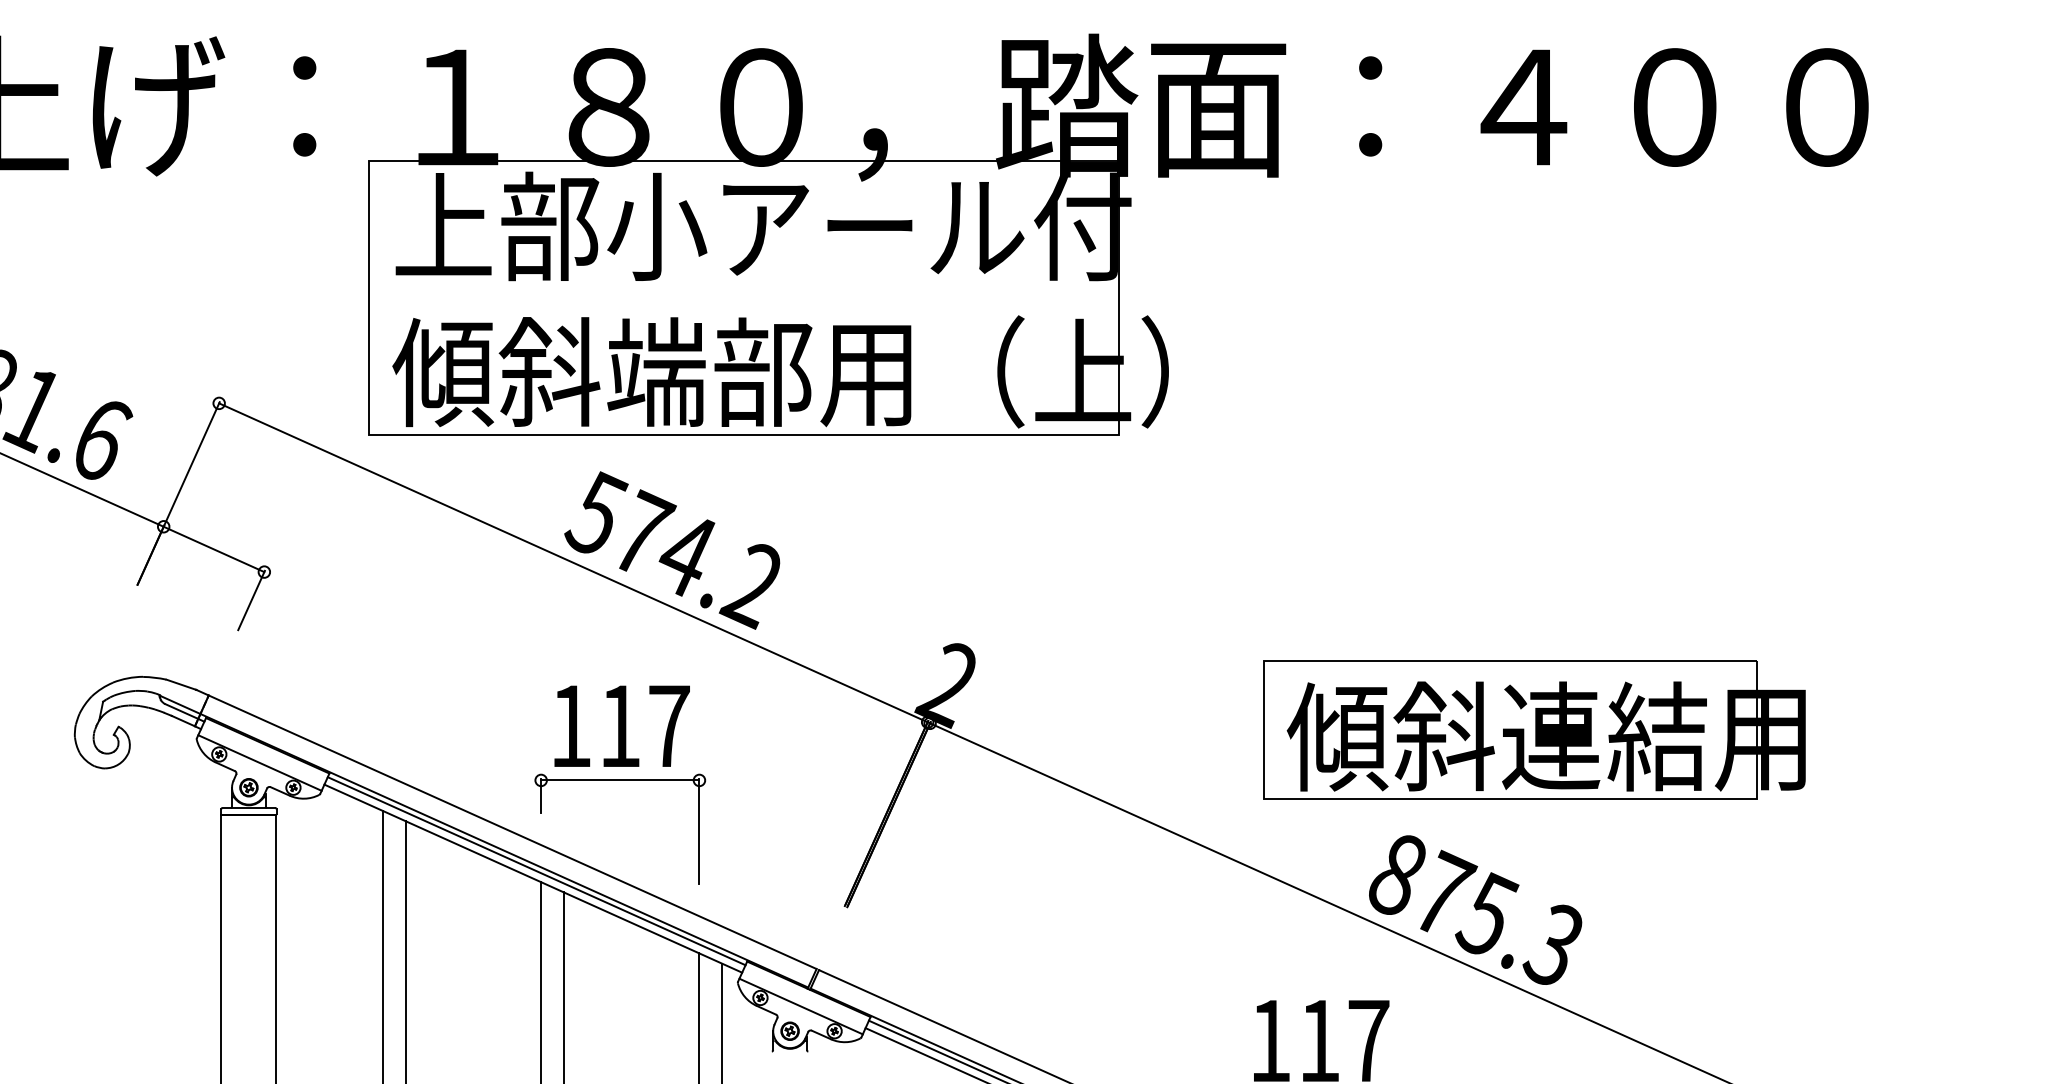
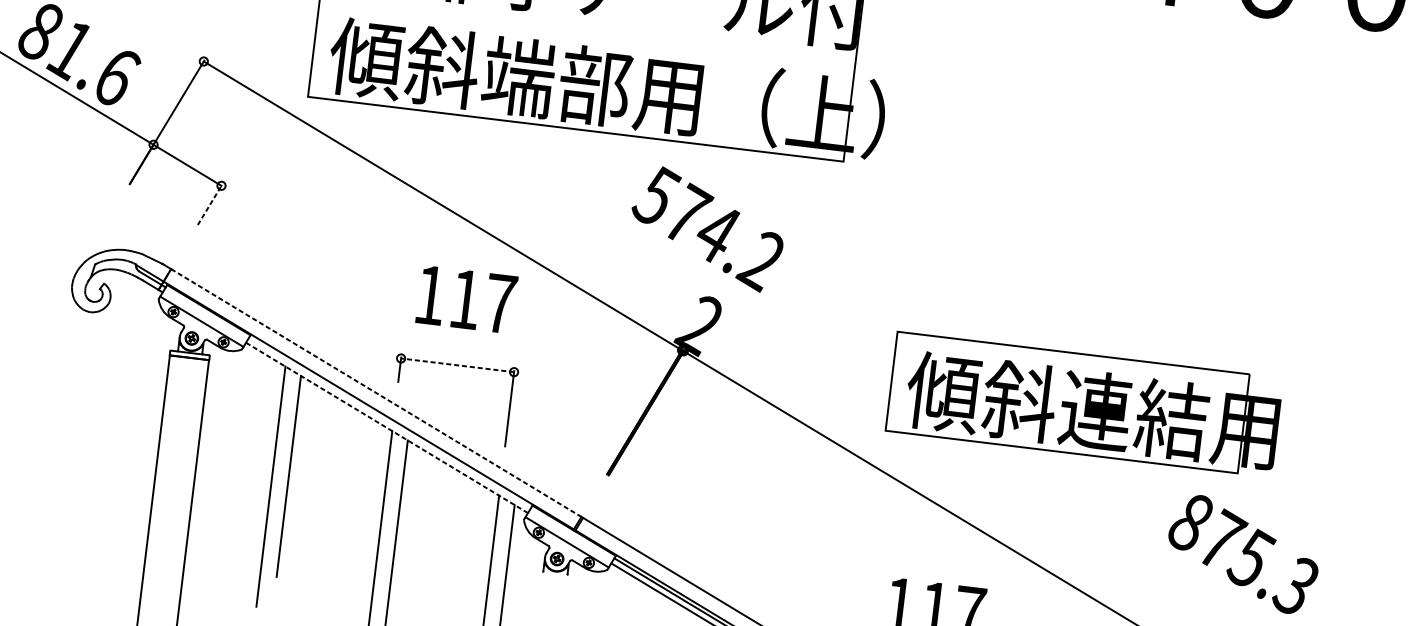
text: (672, 550) -> (707, 229), moved
line: (251, 600) -> (209, 205), solid -> dashed
text: (621, 725) -> (466, 299), moved
part: (1534, 729) -> (1084, 404), moved
line: (619, 780) -> (457, 365), solid -> dashed
line: (513, 832) -> (376, 393), solid -> dashed
line: (536, 871) -> (389, 423), removed
line: (532, 878) -> (386, 427), solid -> dashed
text: (1475, 909) -> (1243, 553), moved

